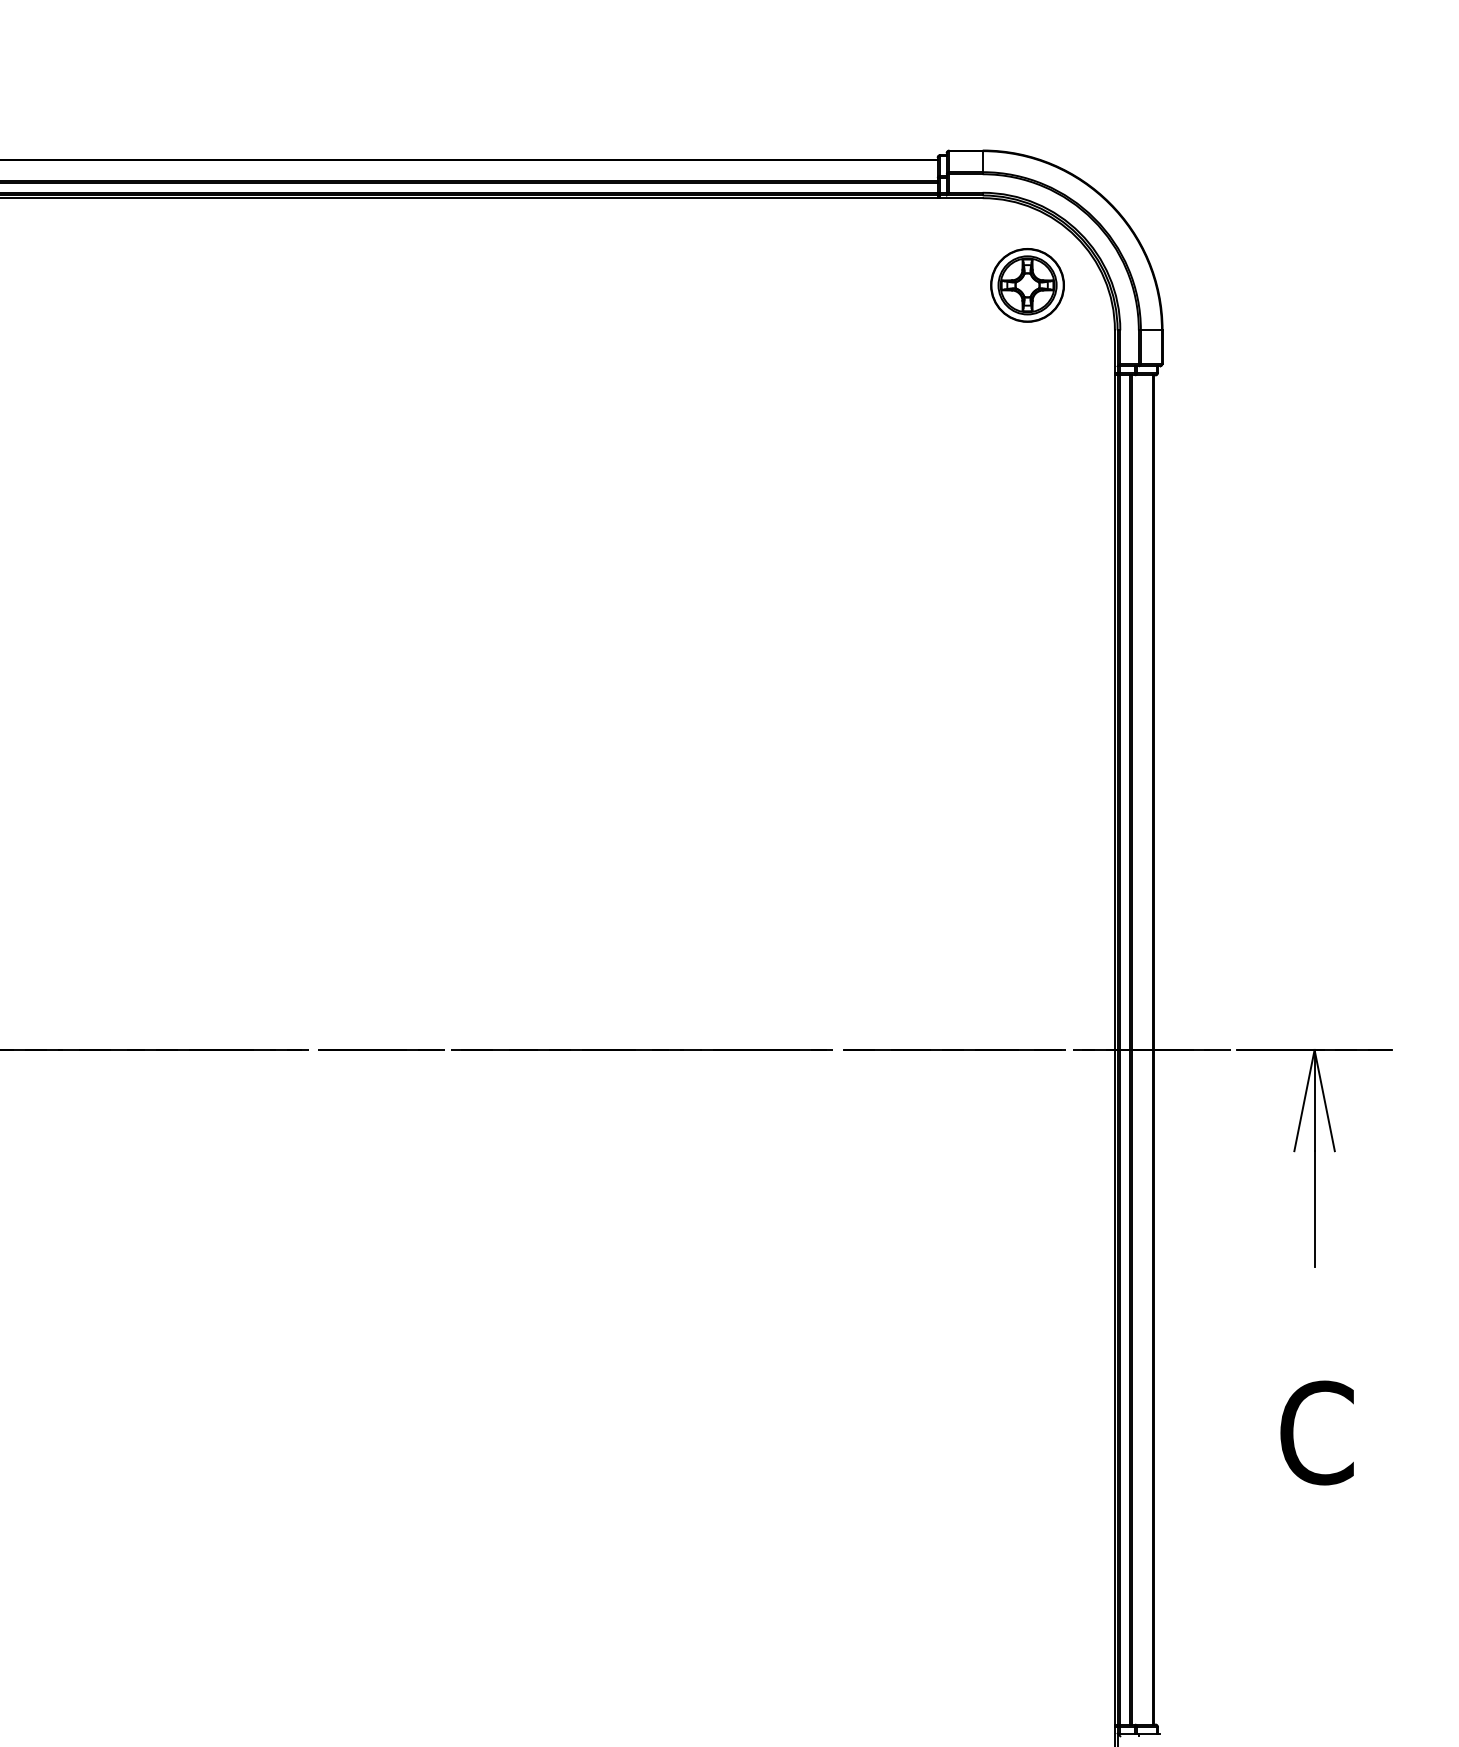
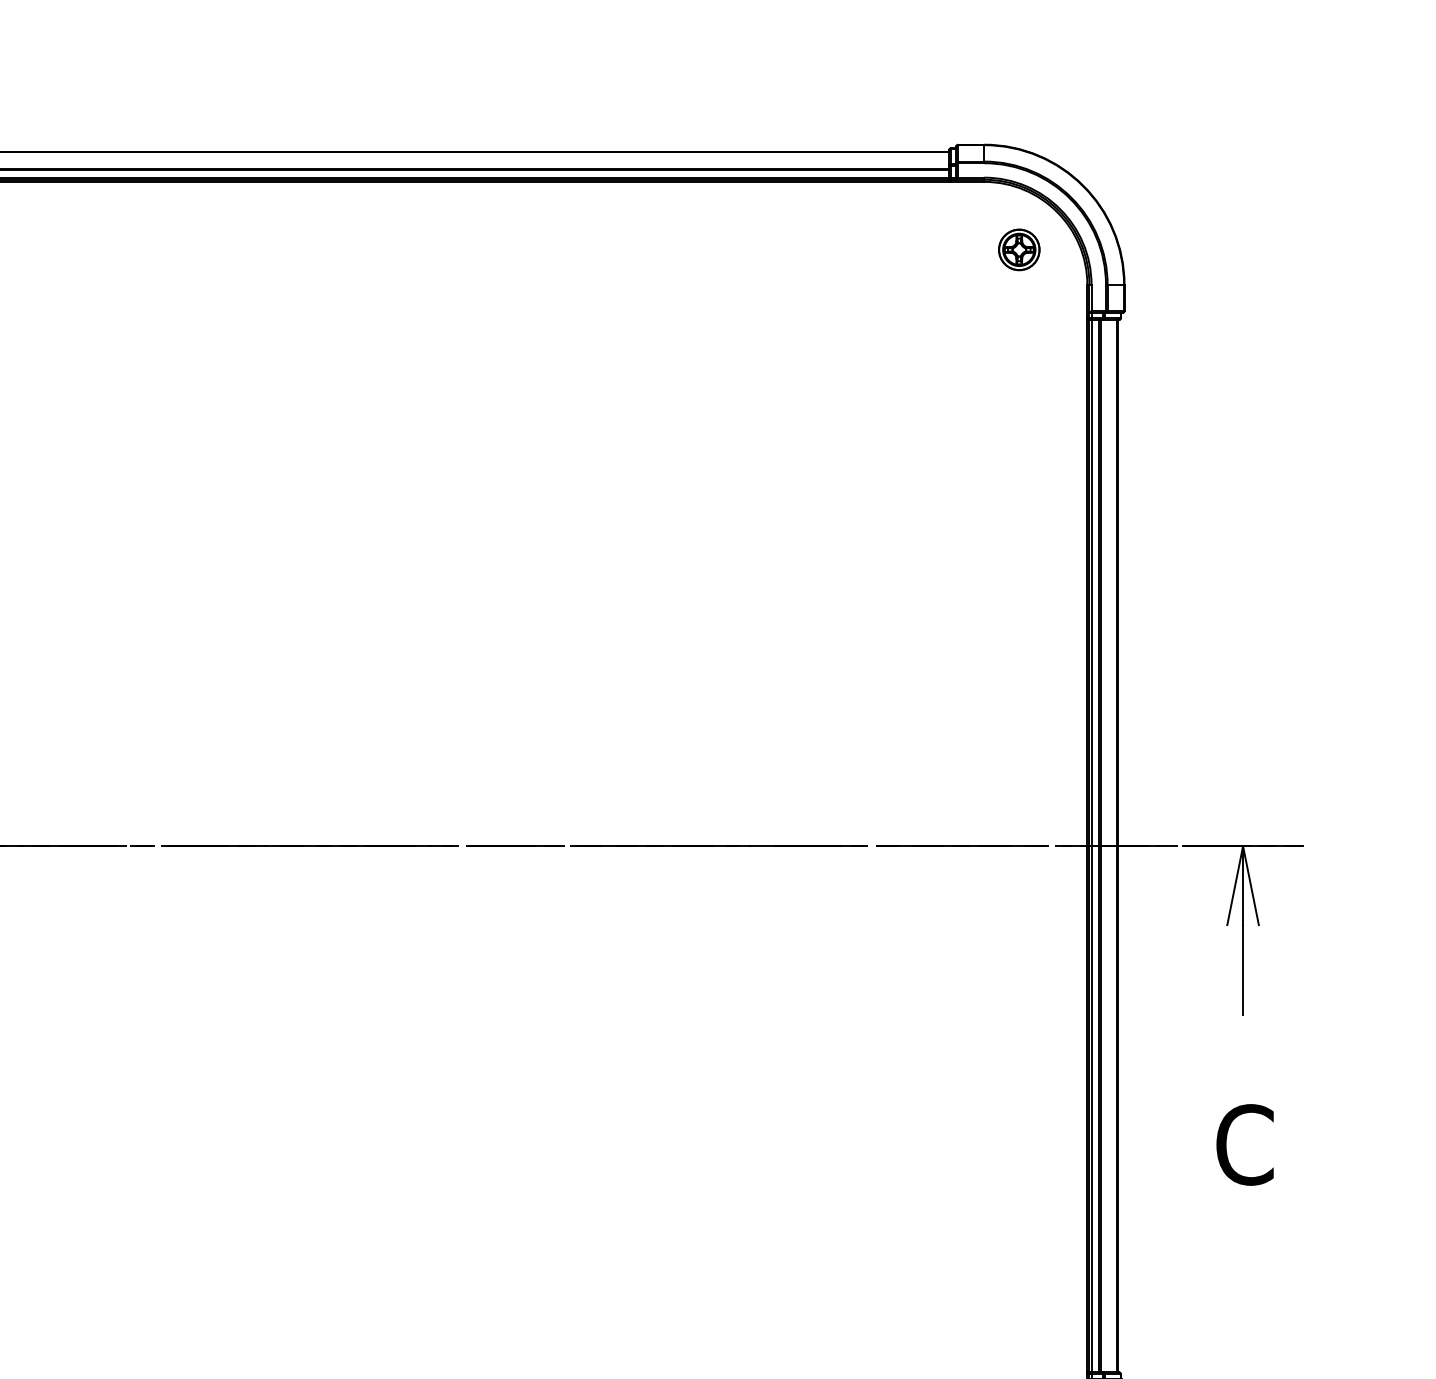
part: (1027, 284) -> (1019, 249), size x0.71

